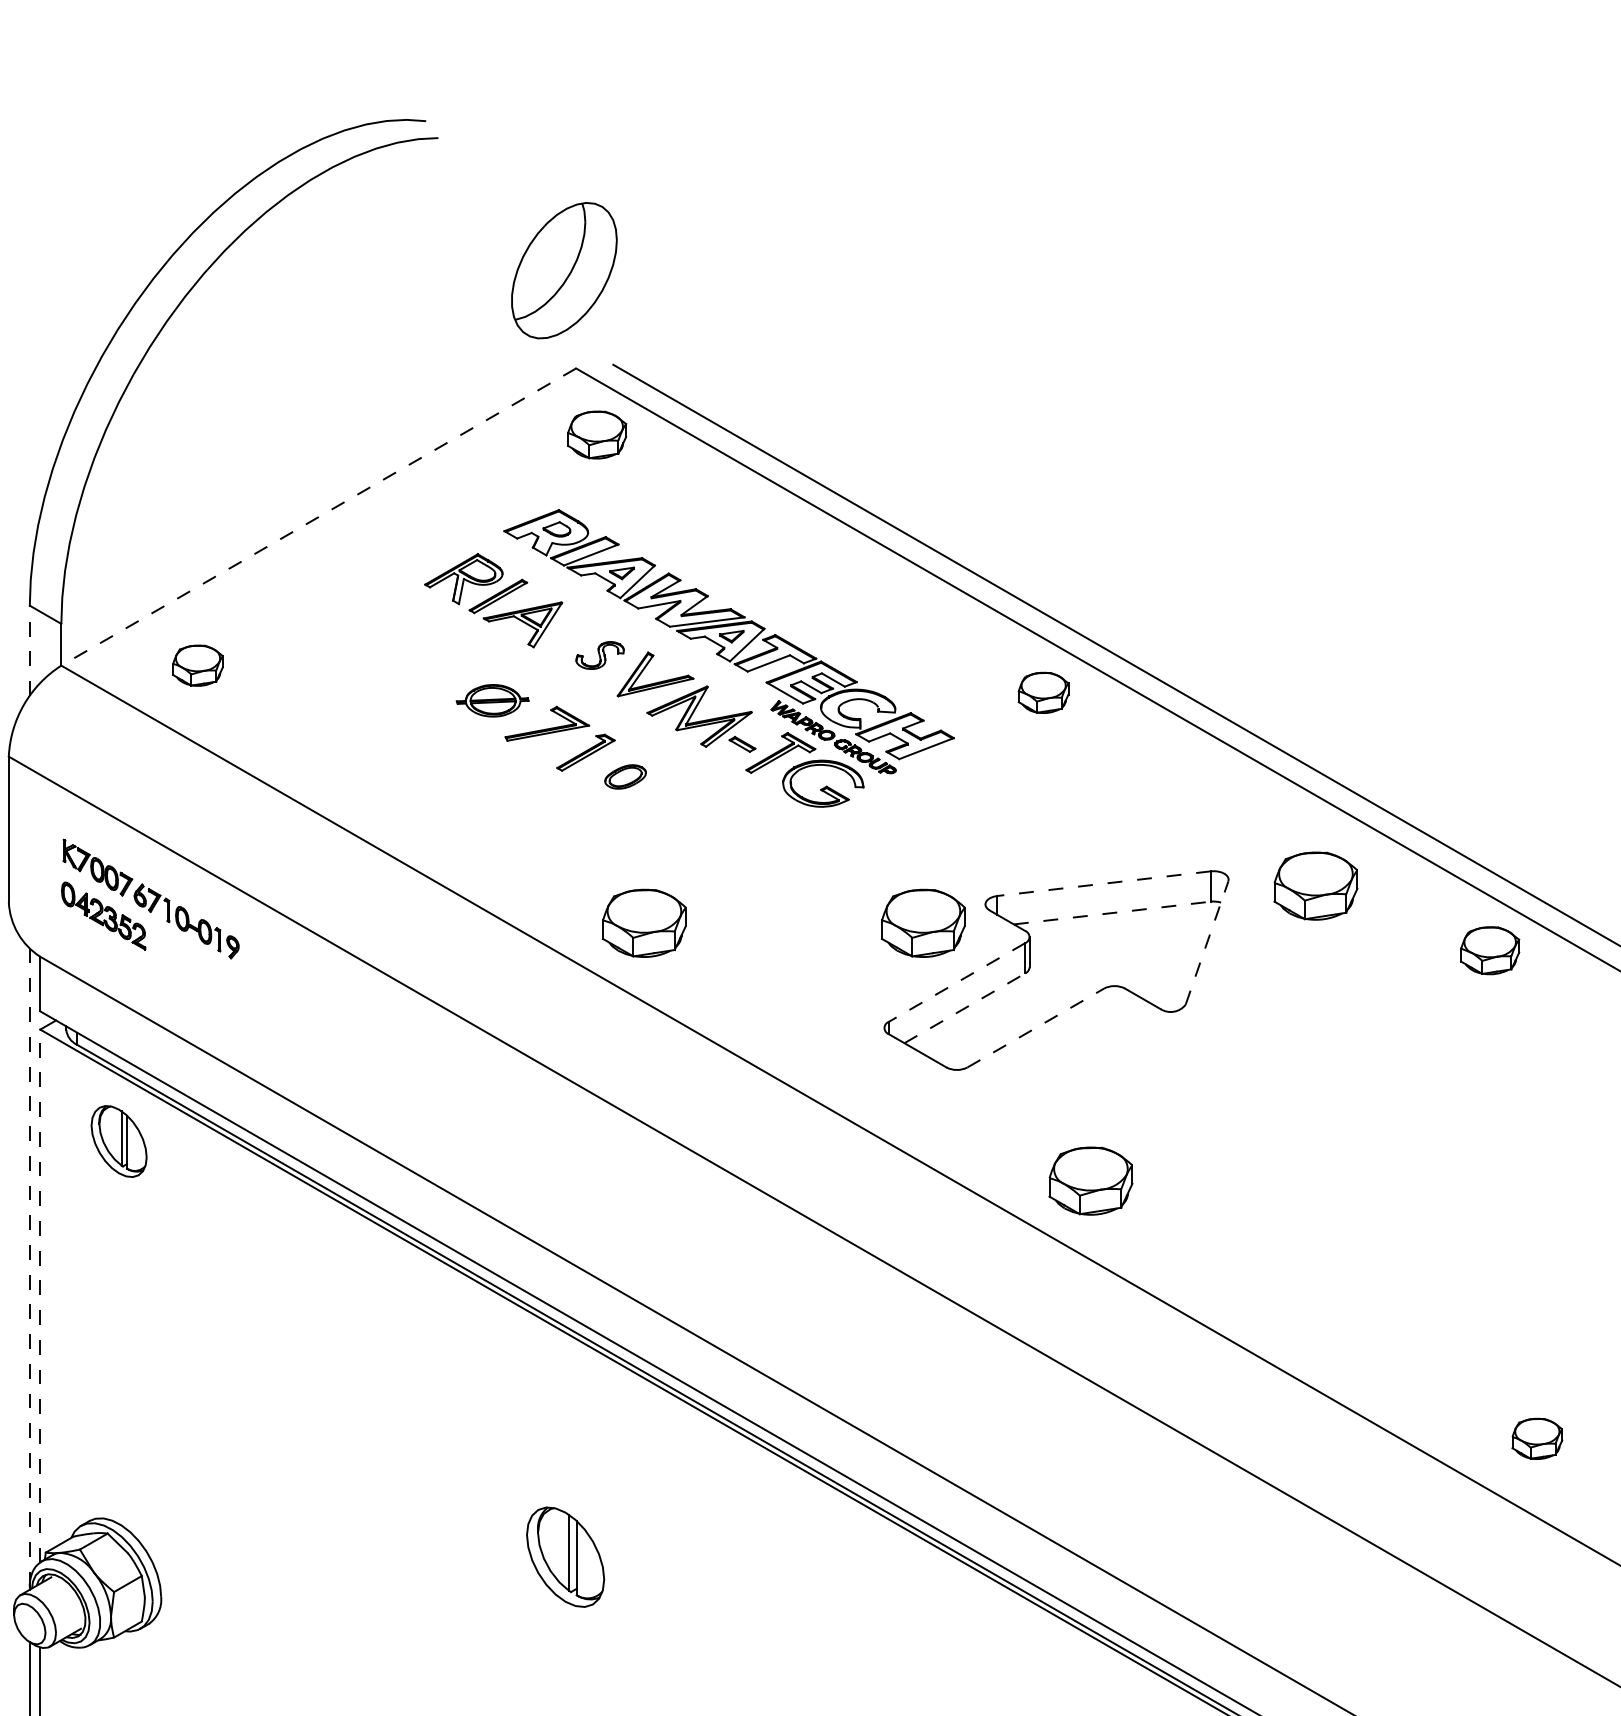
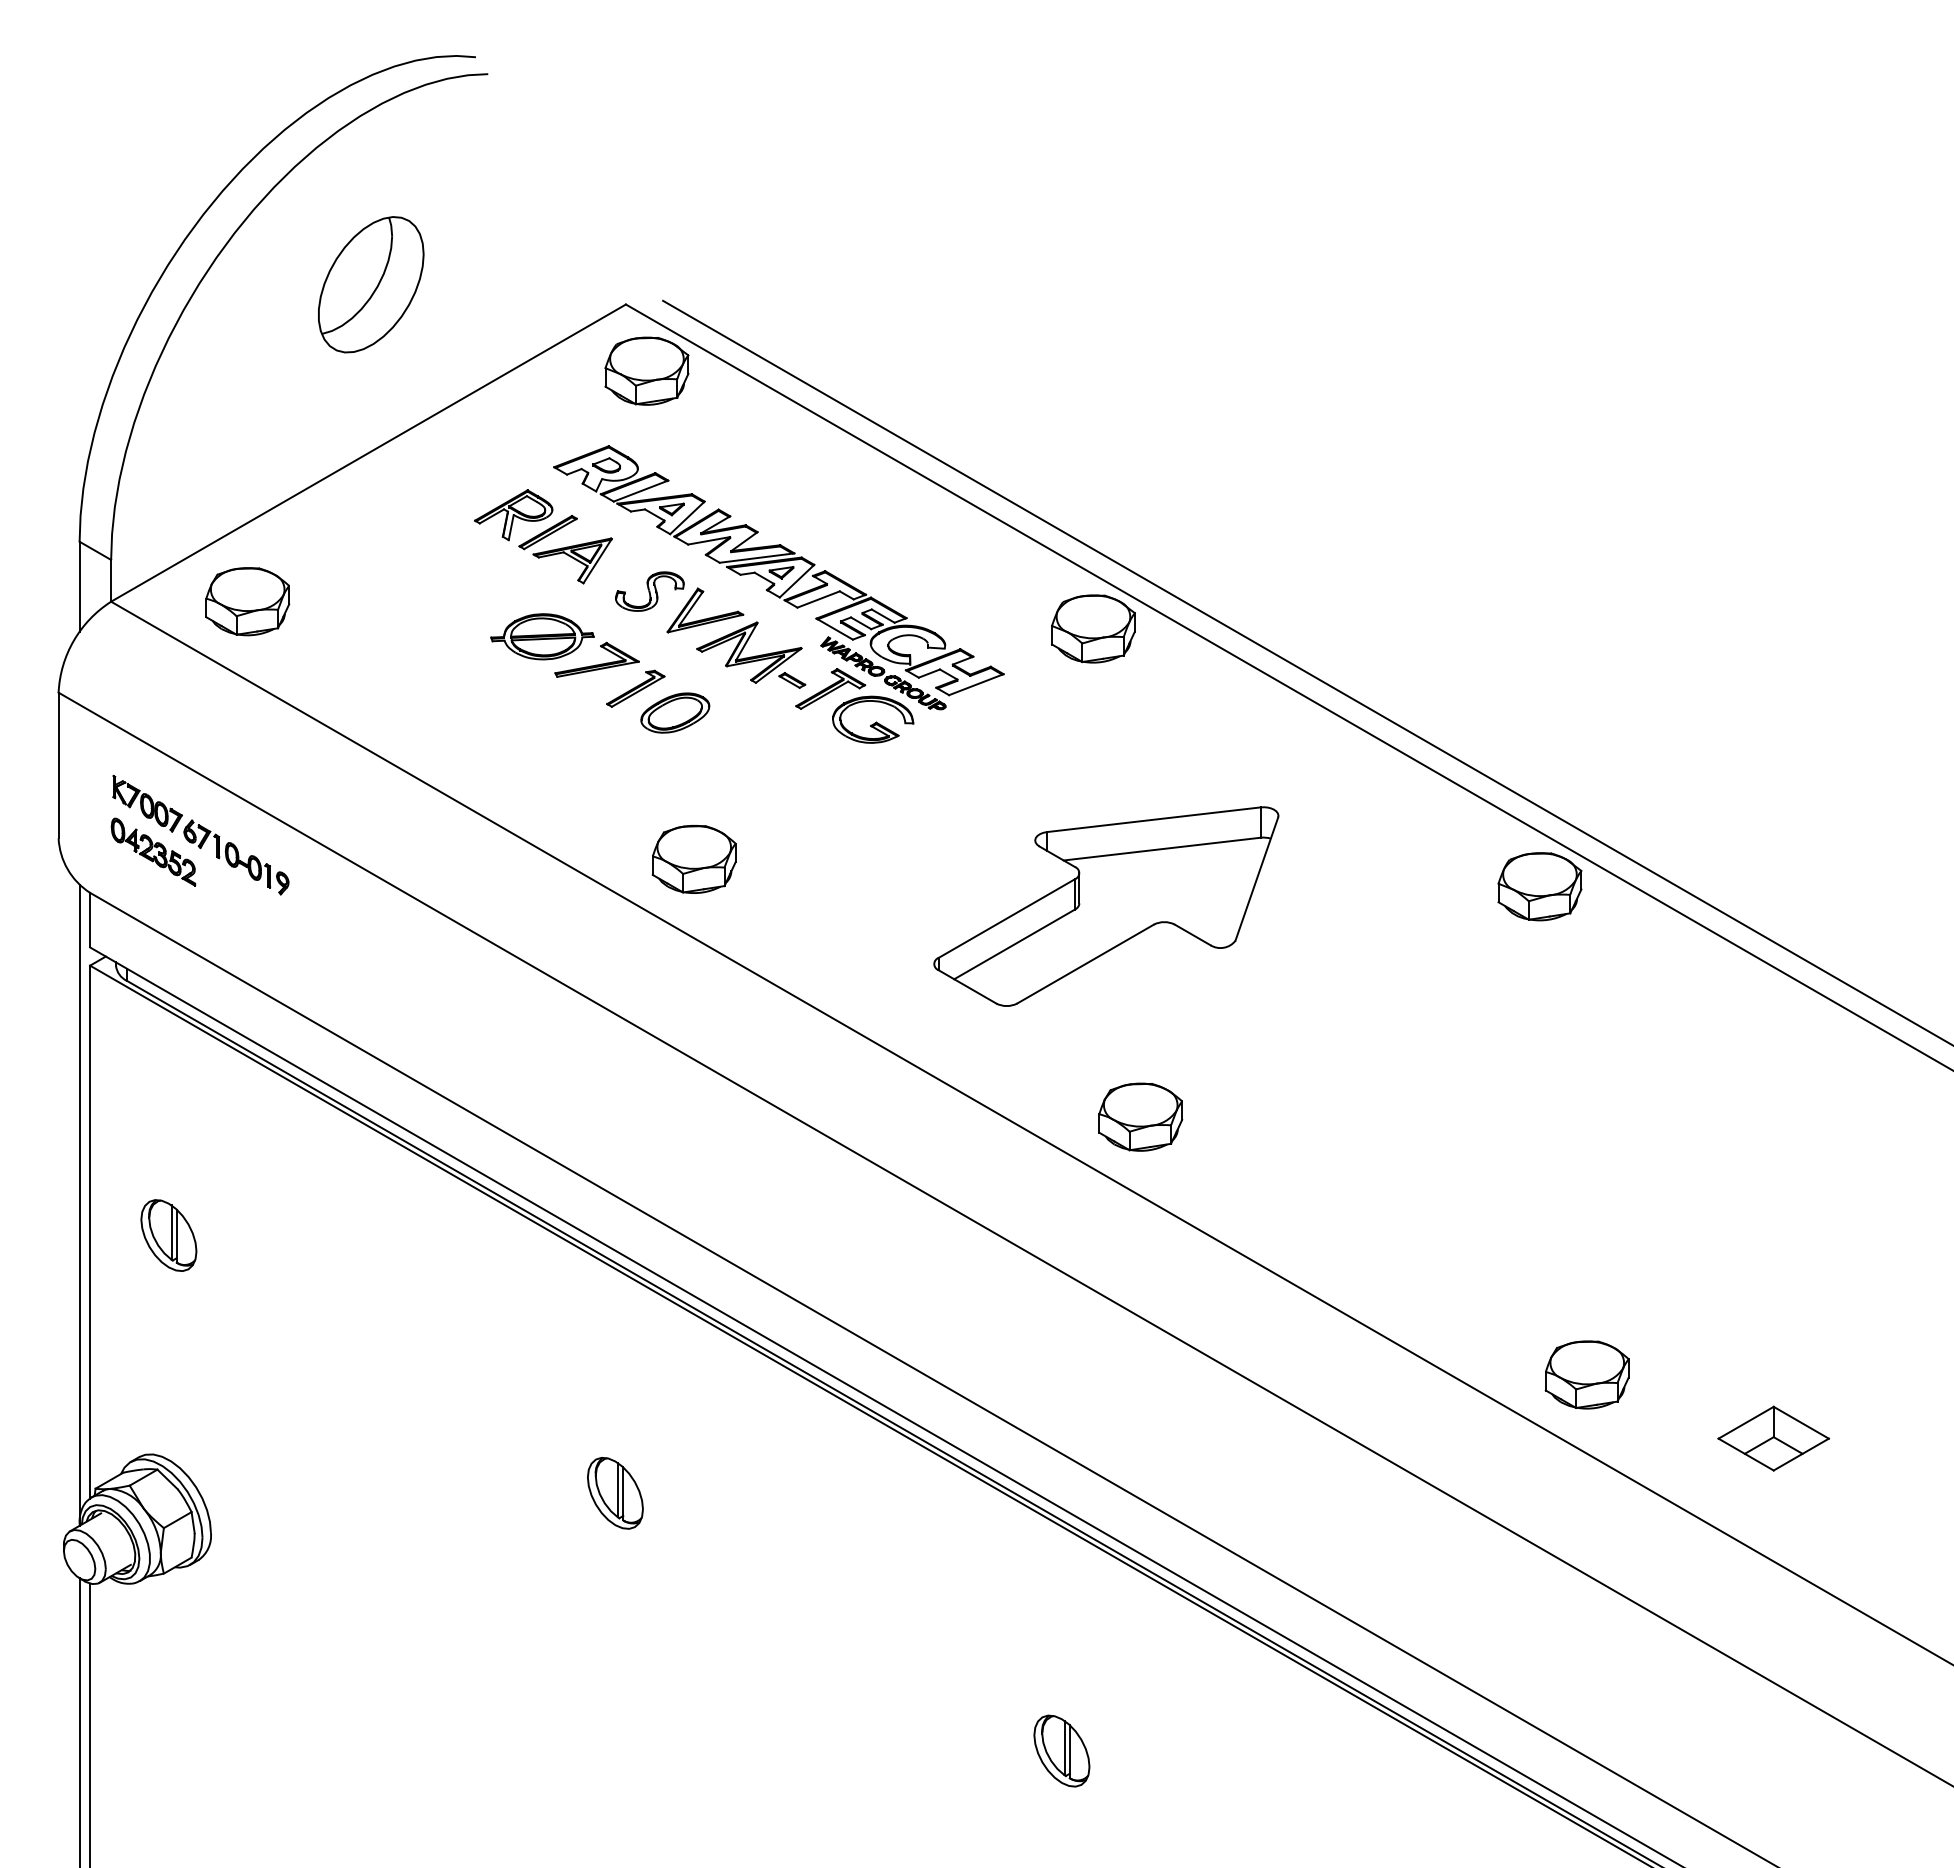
part: (564, 270) -> (371, 284), moved
part: (596, 434) -> (646, 370), size x1.43
line: (318, 517) -> (368, 453), dashed -> solid
line: (29, 650) -> (79, 586), dashed -> solid
part: (599, 655) -> (649, 591), size x1.43
part: (197, 665) -> (247, 601), size x1.67
part: (1043, 692) -> (1093, 628), size x1.67
part: (492, 700) -> (542, 636), size x1.43
part: (625, 776) -> (675, 712), size x1.67
line: (1103, 883) -> (1153, 819), dashed -> solid
part: (1315, 885) -> (1365, 821), removed
line: (1112, 913) -> (1162, 849), dashed -> solid
part: (922, 923) -> (972, 859), removed
line: (1207, 942) -> (1257, 878), dashed -> solid
part: (1489, 950) -> (1539, 886), size x1.43
line: (956, 982) -> (1006, 918), dashed -> solid
line: (964, 1008) -> (1014, 944), dashed -> solid
line: (1035, 1028) -> (1085, 964), dashed -> solid
part: (118, 1141) -> (168, 1235), moved
line: (29, 1267) -> (79, 1203), dashed -> solid
line: (40, 1296) -> (90, 1232), dashed -> solid
part: (1536, 1438) -> (1586, 1374), size x1.67
part: (565, 1557) -> (615, 1493), size x0.71

